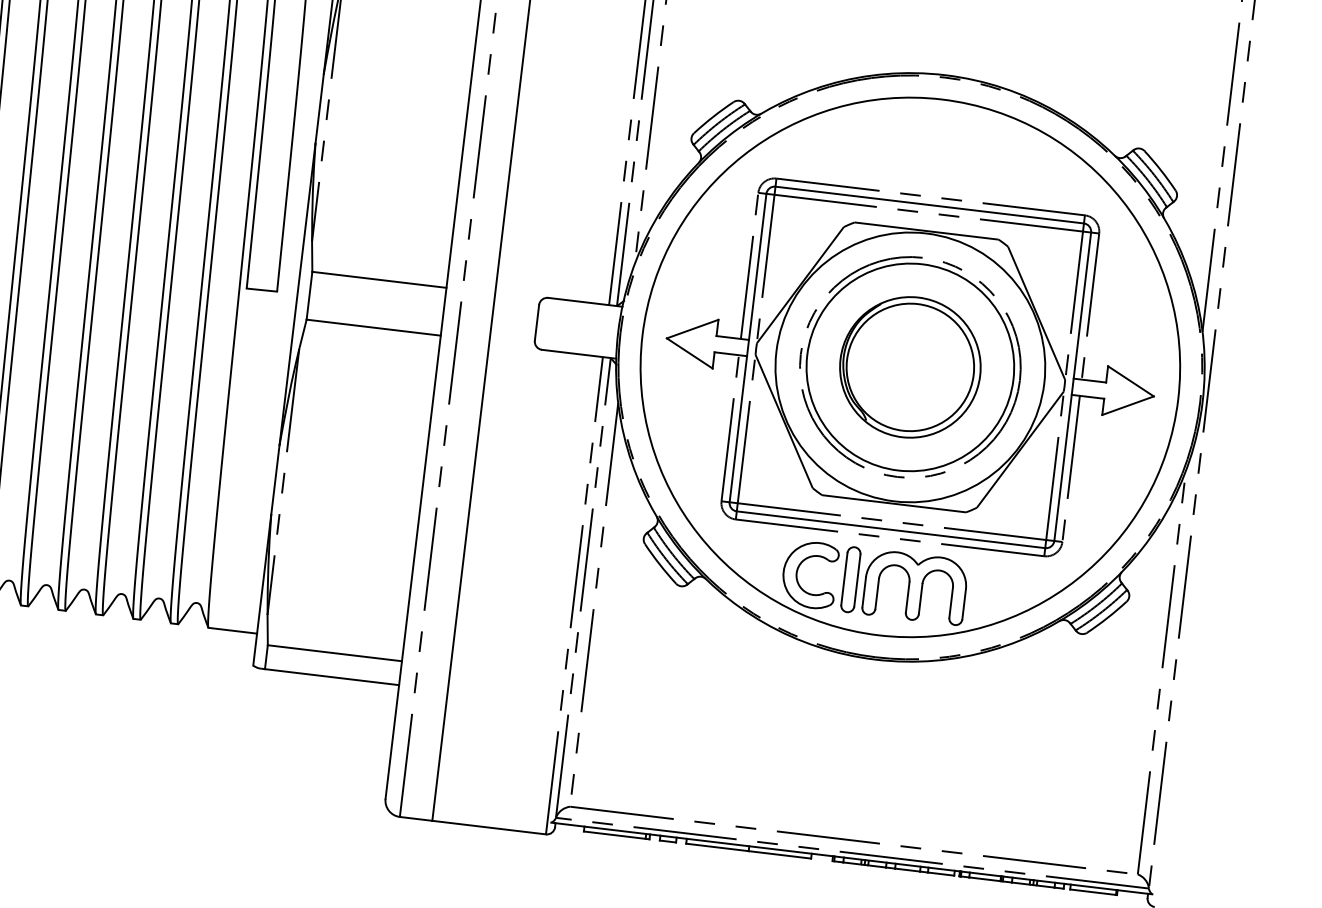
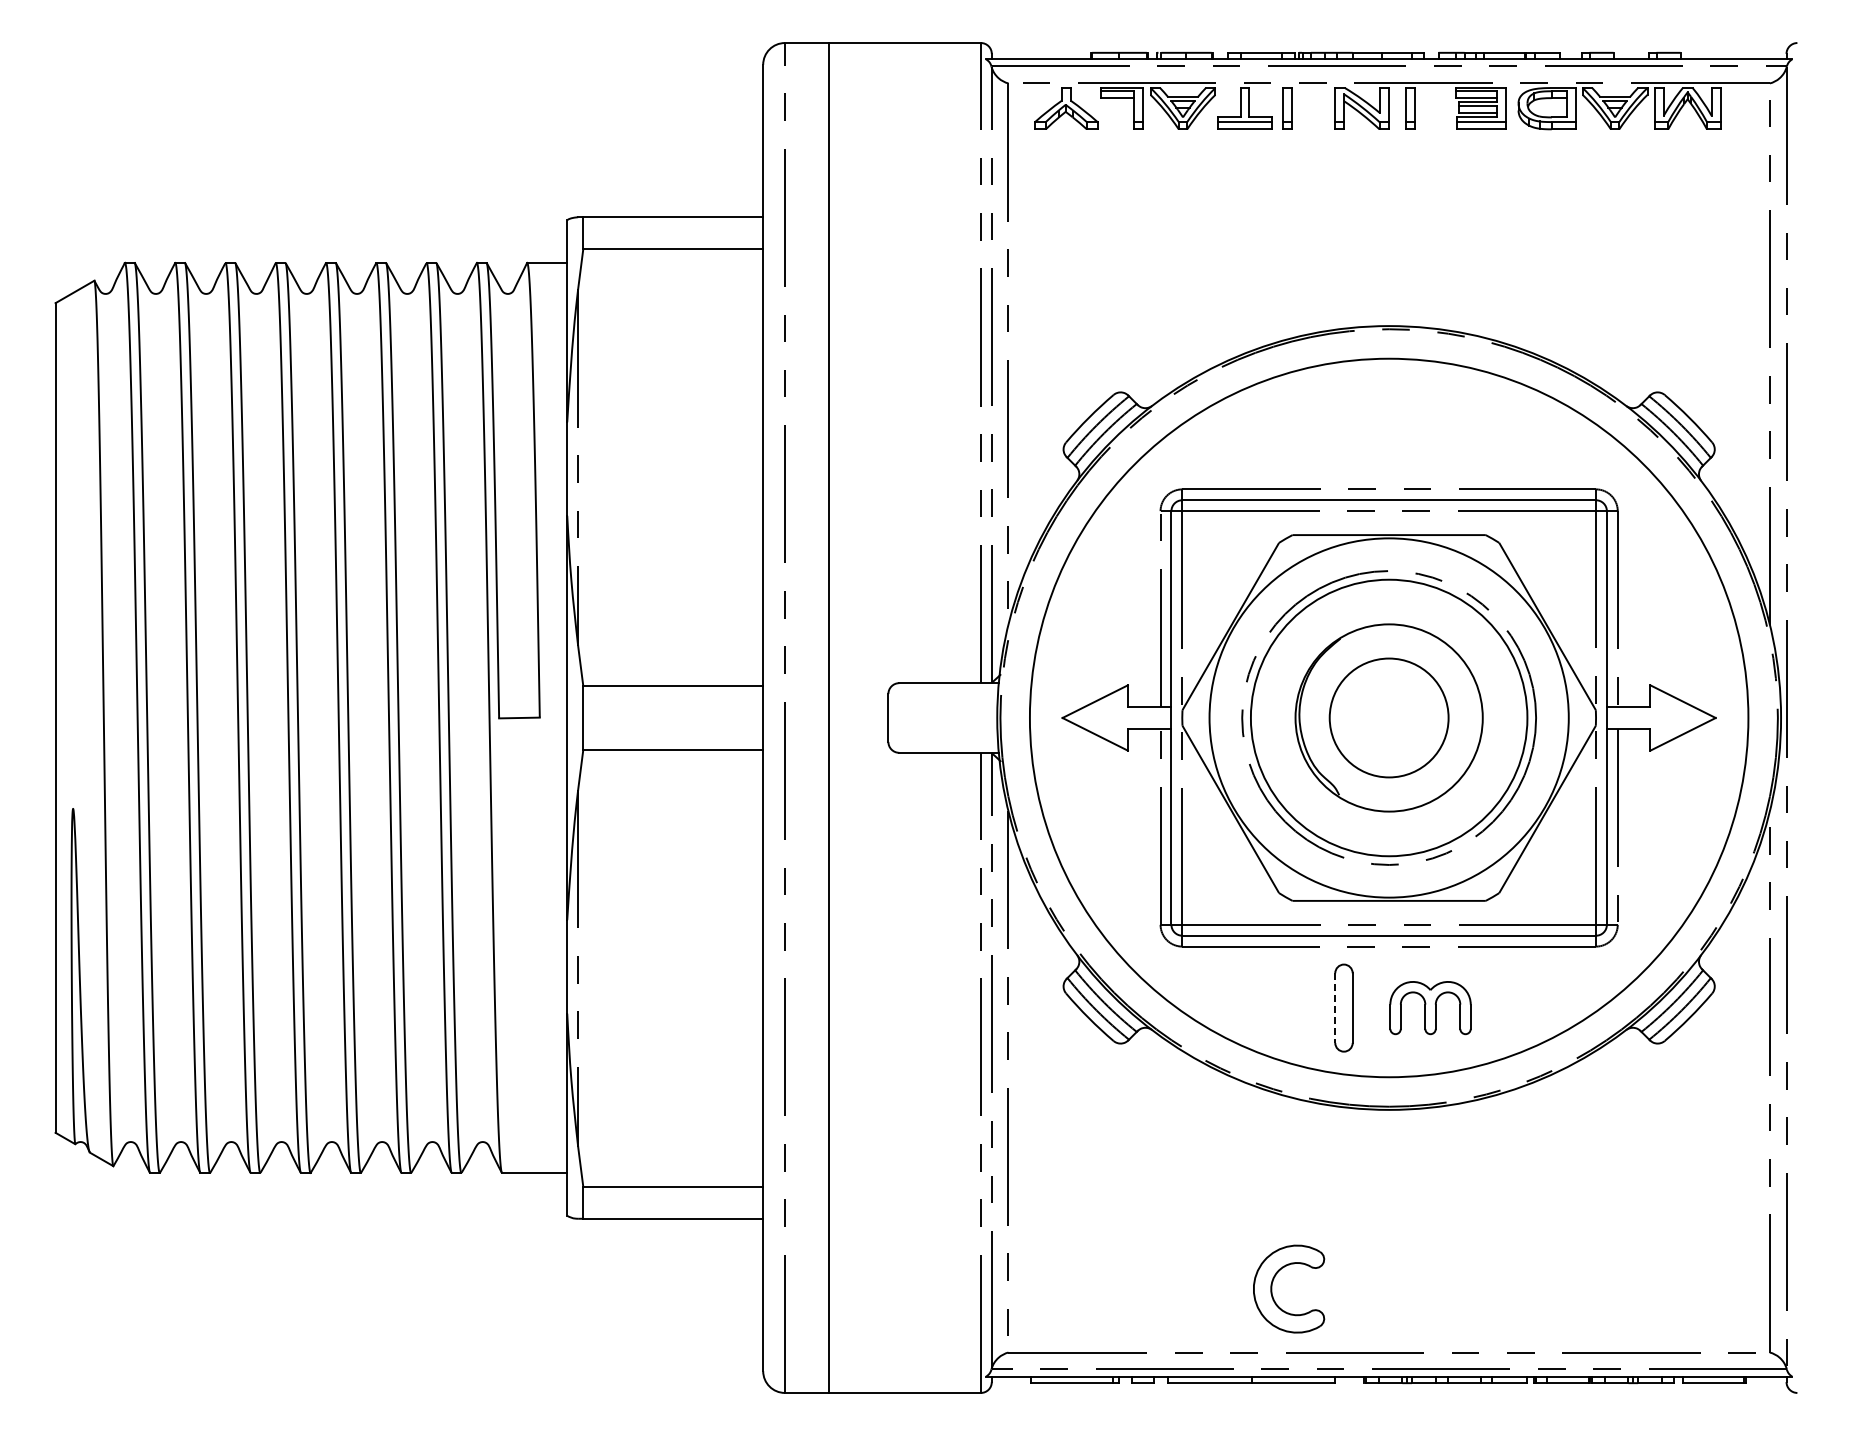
circle: (910, 367) -> (1389, 717), size x0.7
part: (797, 572) -> (1272, 1288), moved
line: (844, 579) -> (1335, 1008), solid -> dashed
part: (915, 586) -> (1430, 1007), size x0.6

